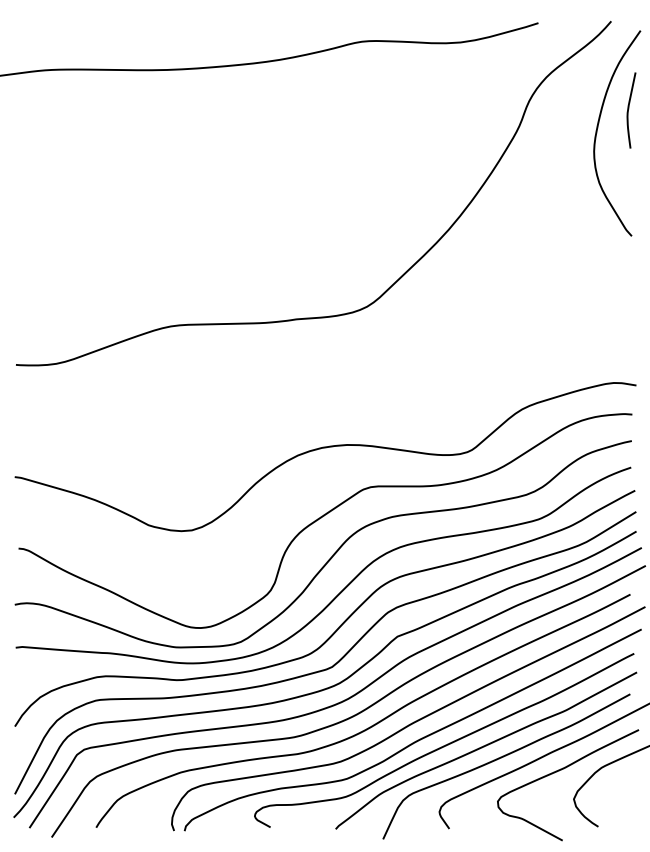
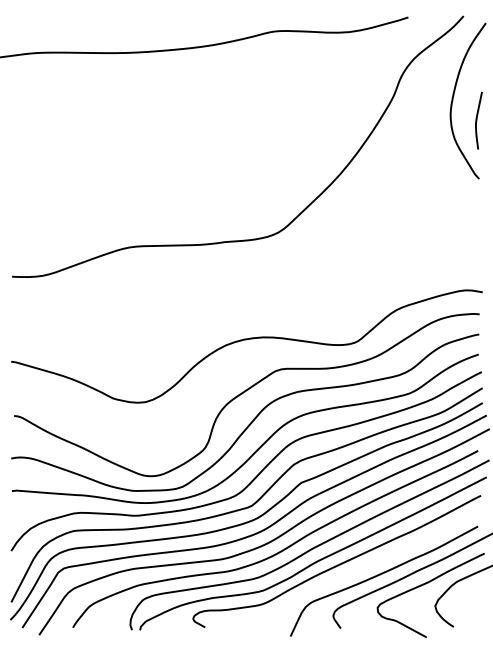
curve: (629, 110) -> (477, 120), moved
curve: (483, 748) -> (366, 567), removed

